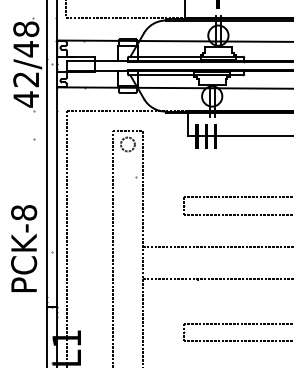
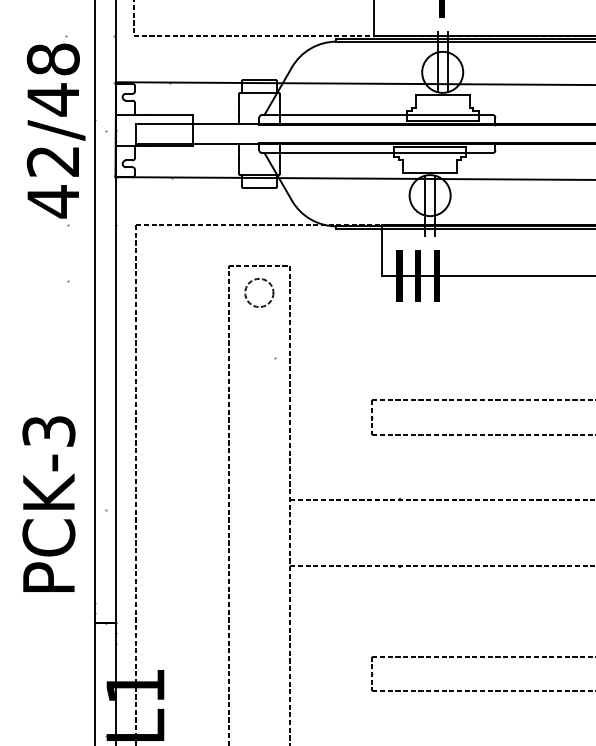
text: (24, 212) -> (49, 430), PCK-8 -> PCK-3

